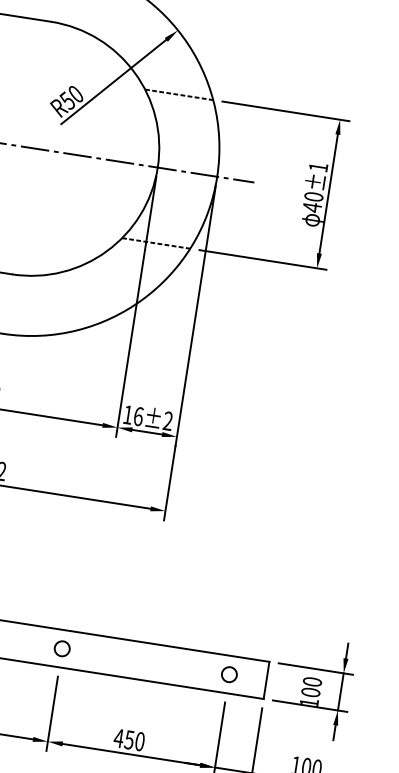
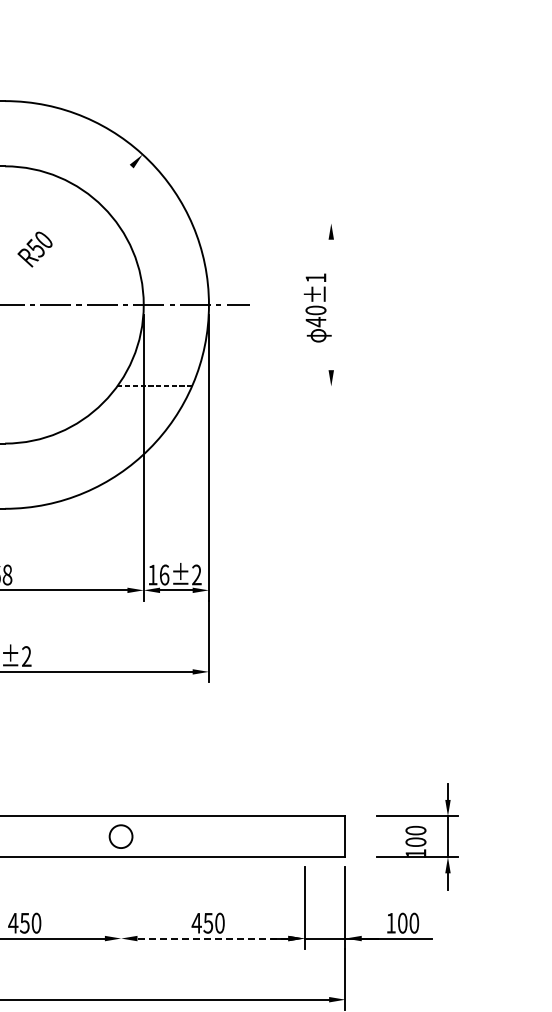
line: (113, 82) -> (82, 220), removed
line: (179, 94) -> (154, 223), removed
line: (285, 111) -> (271, 223), removed
line: (328, 193) -> (331, 304), removed
line: (262, 259) -> (271, 386), removed
circle: (62, 648) -> (121, 836), size x1.4
circle: (229, 674) -> (304, 836), removed
part: (313, 687) -> (417, 836), moved
line: (52, 713) -> (121, 907), removed
line: (131, 754) -> (213, 938), solid -> dashed

